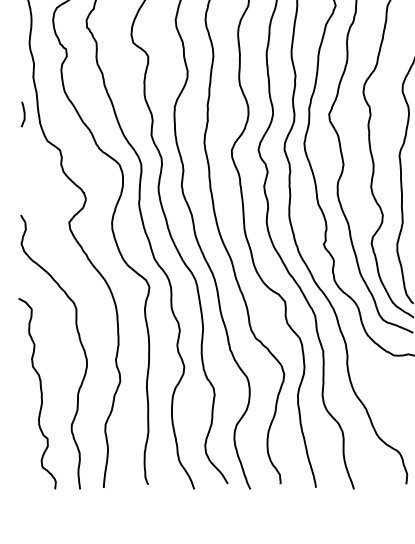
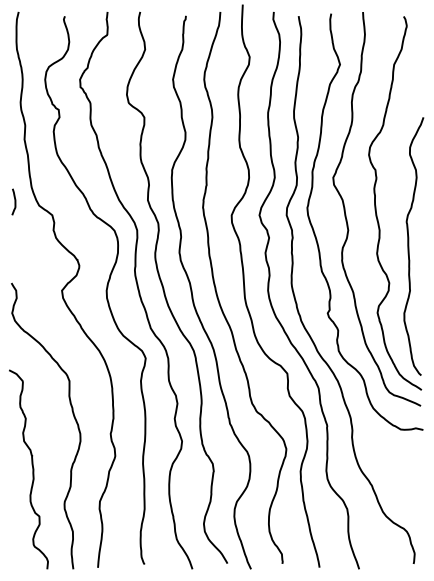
curve: (23, 113) -> (14, 201), moved

